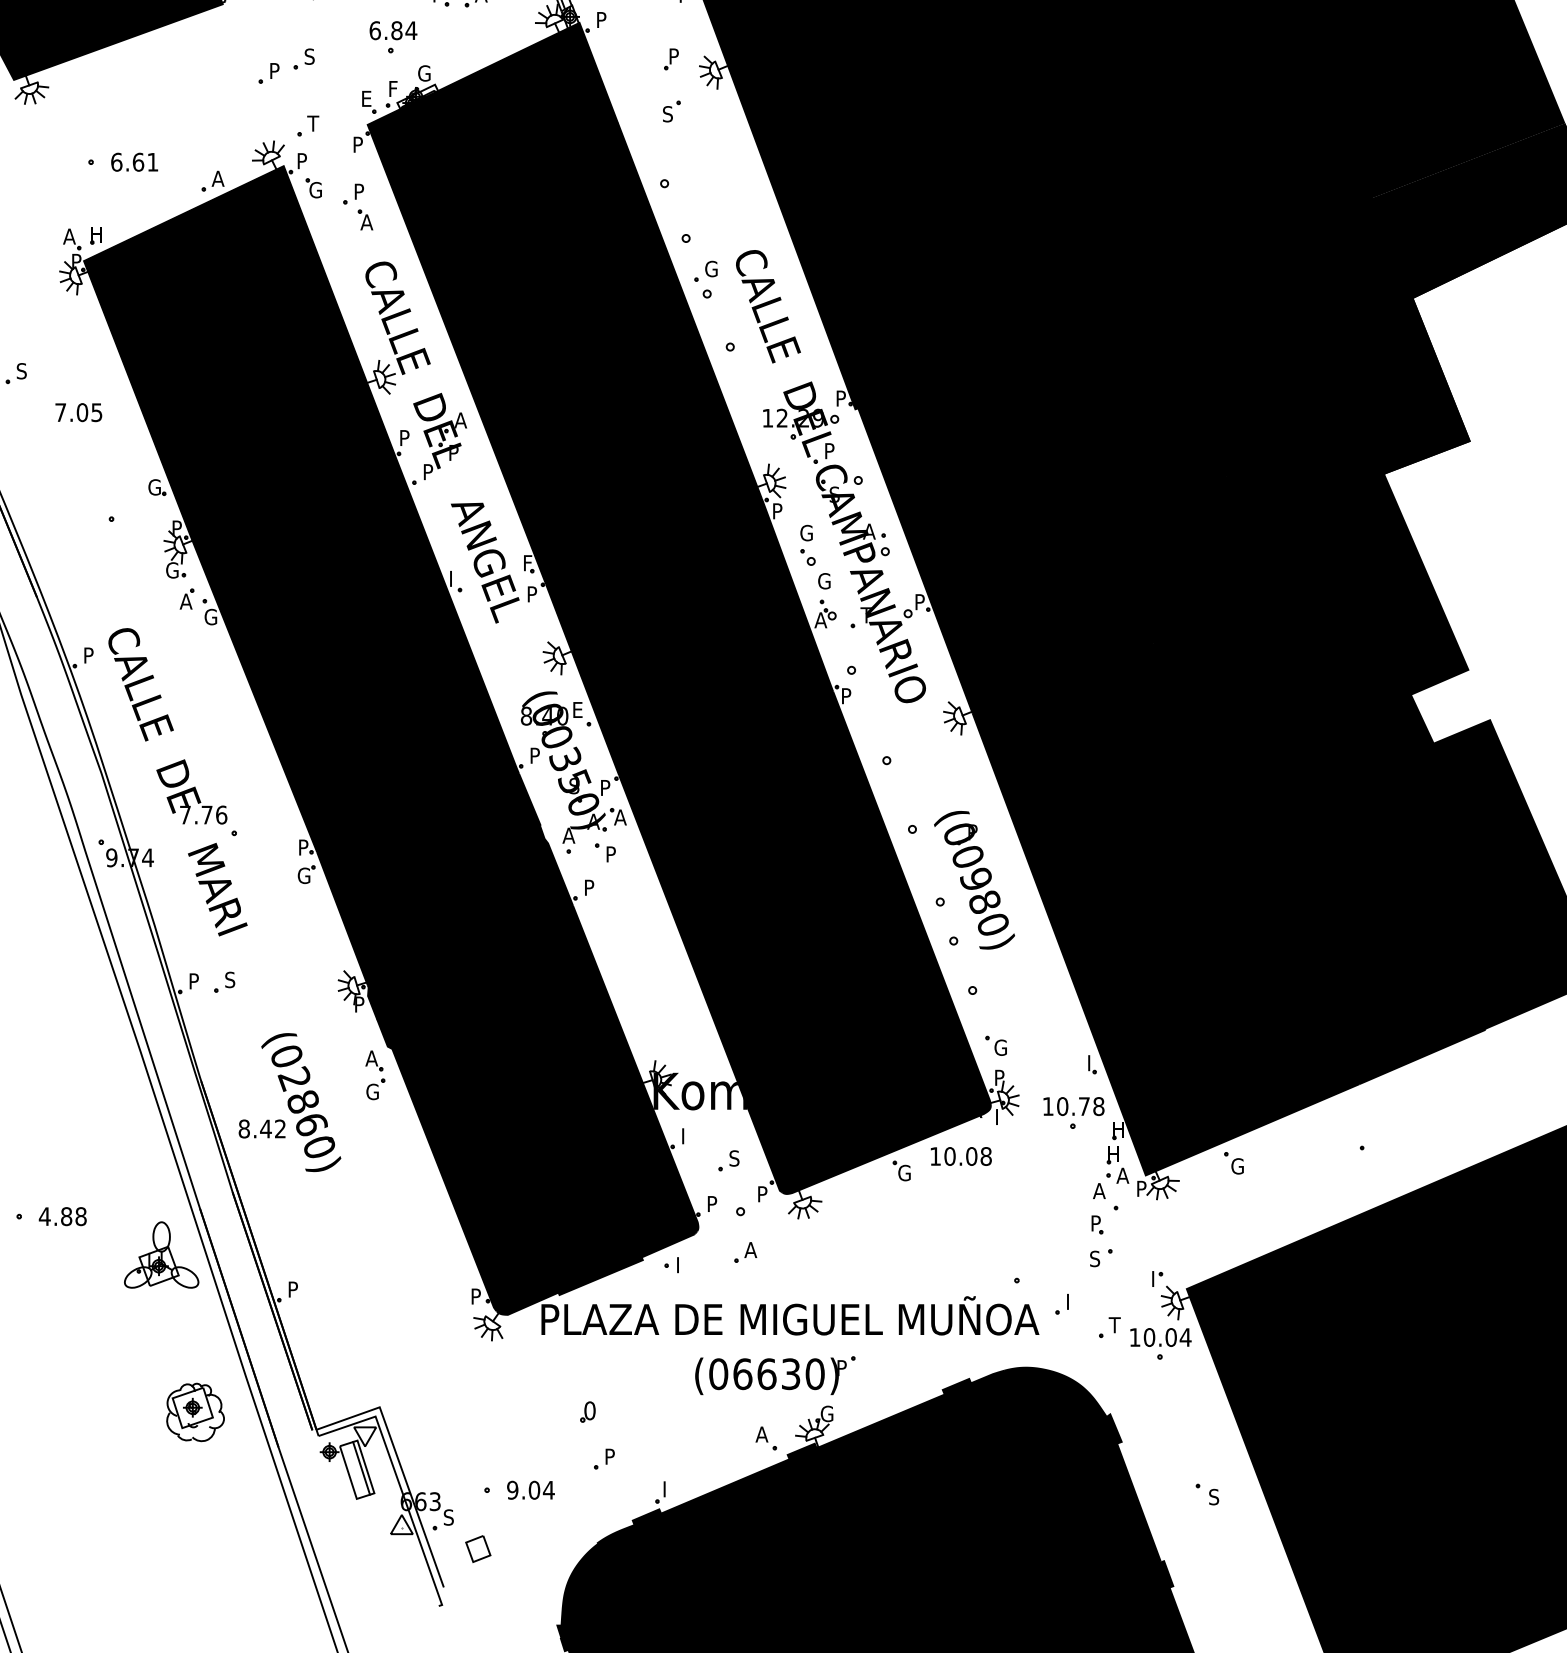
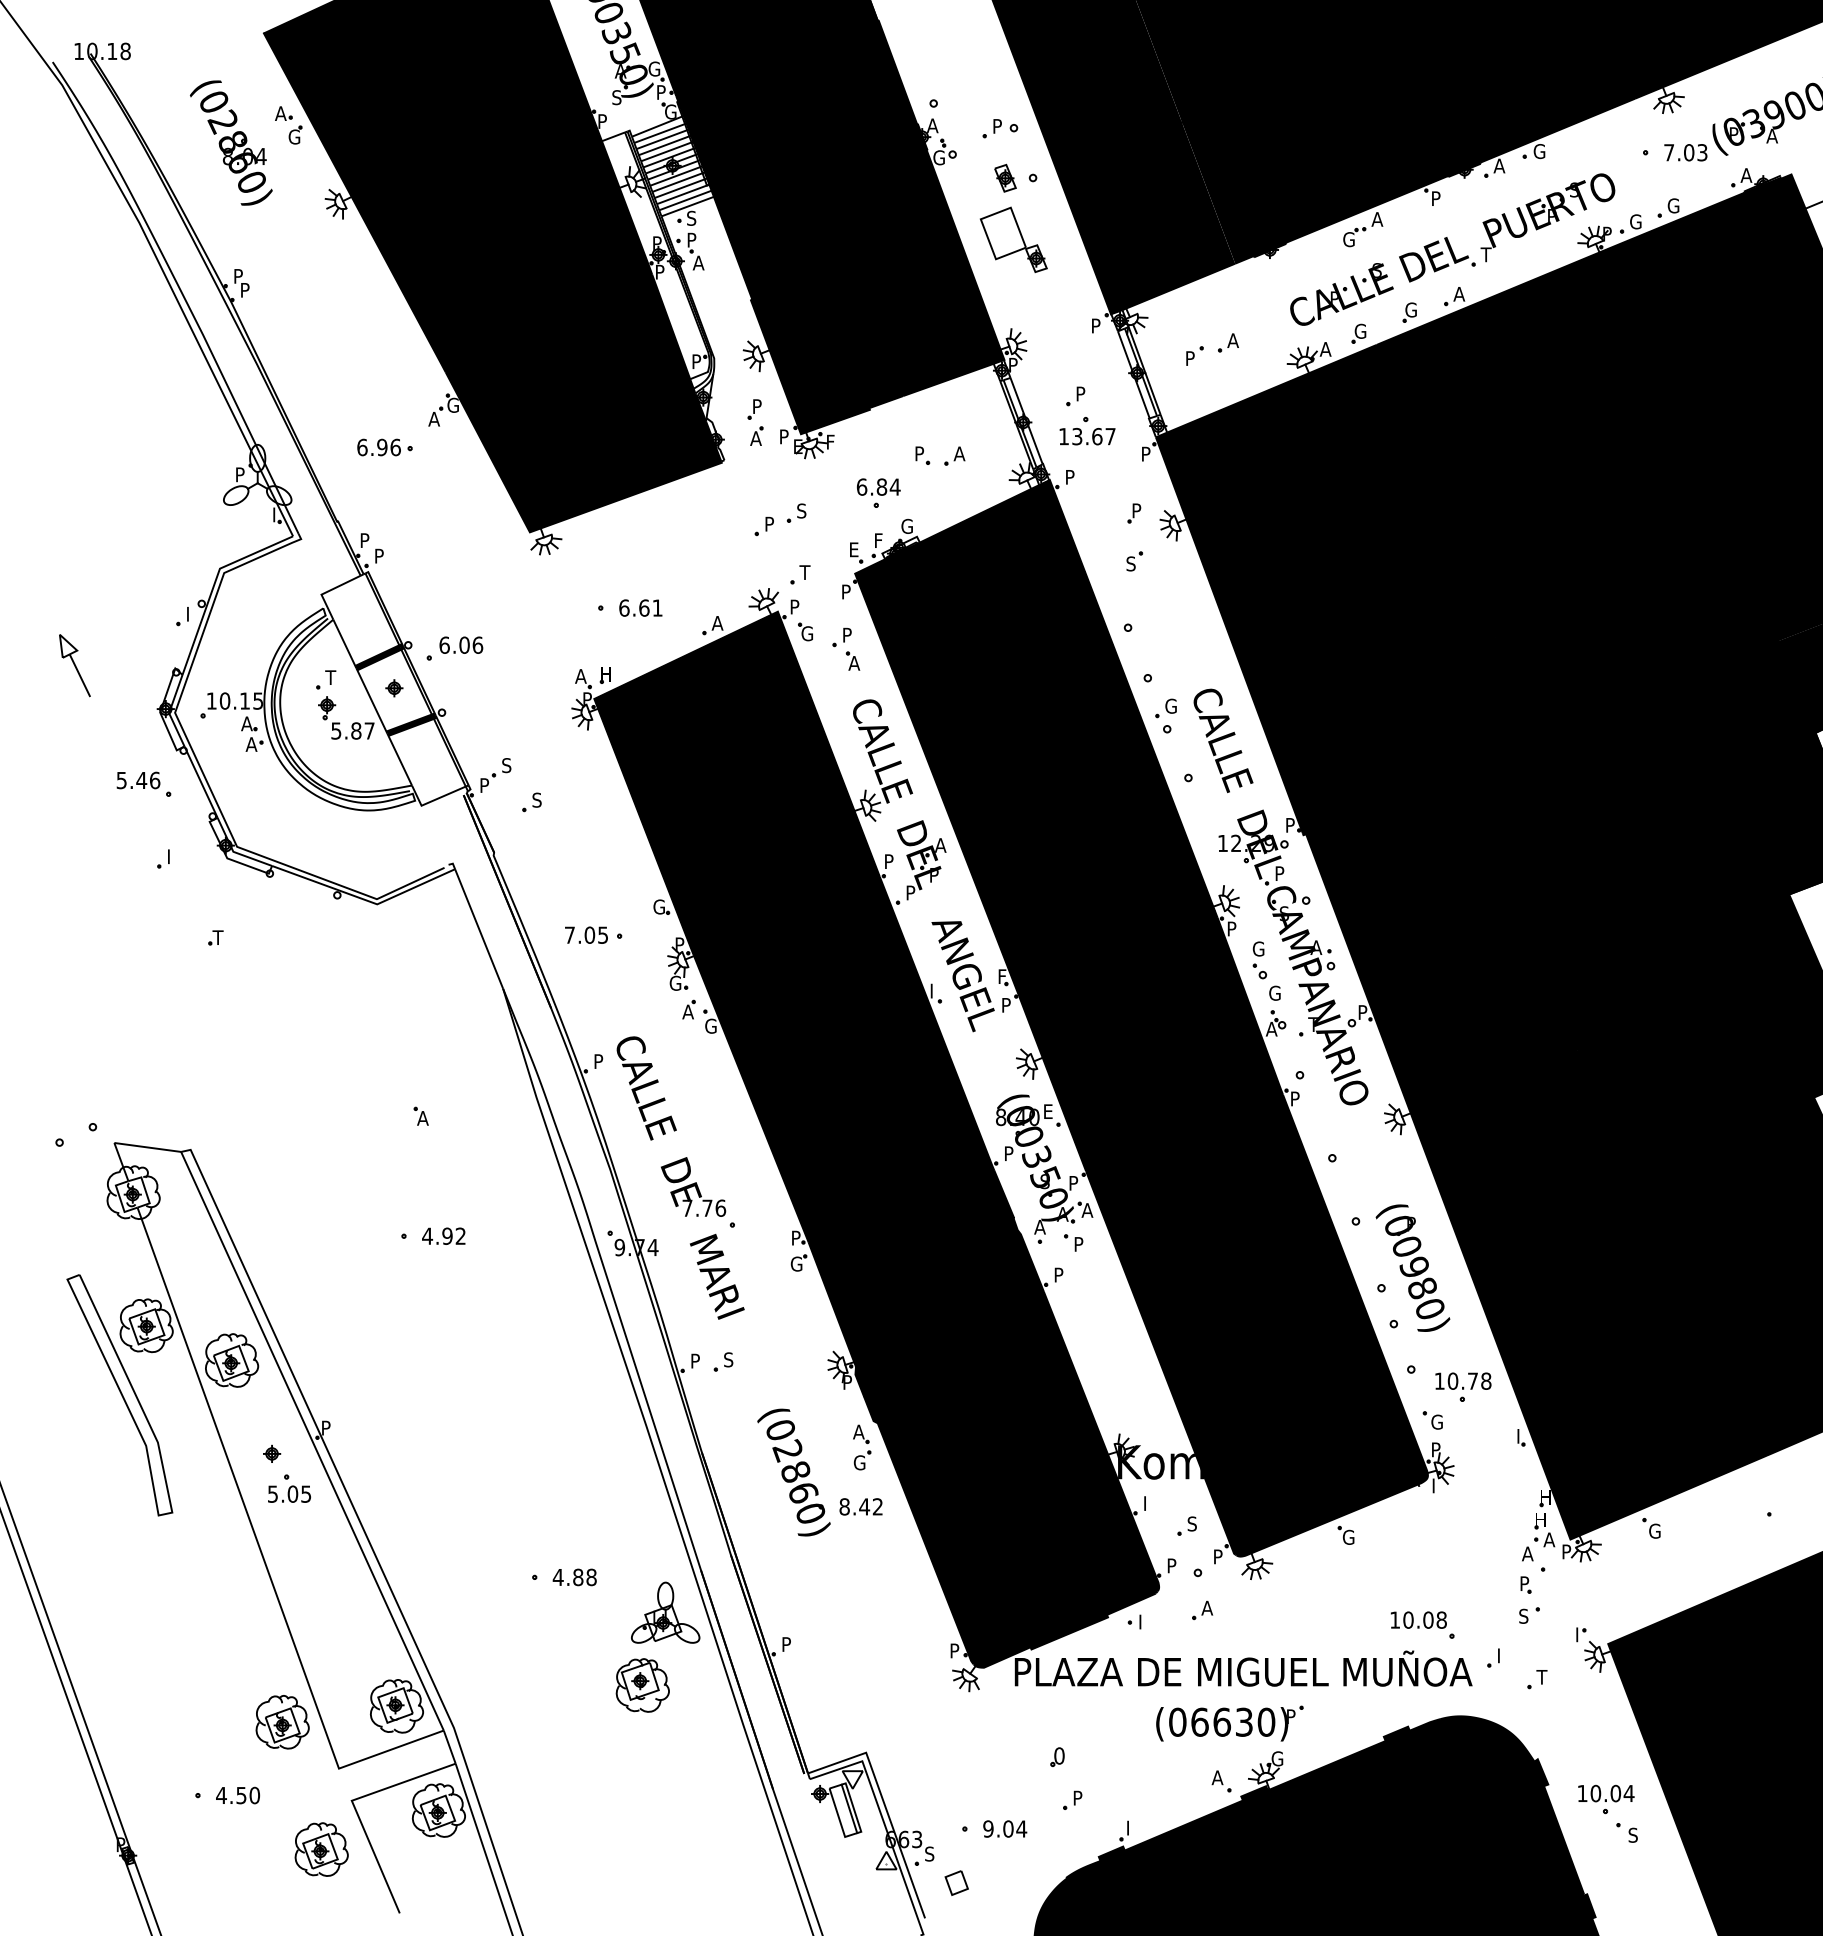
text: (78, 411) -> (586, 934), moved
part: (1074, 1112) -> (1463, 1386), moved
text: (261, 1128) -> (860, 1506), moved
text: (960, 1155) -> (1418, 1619), moved
part: (1161, 1343) -> (1606, 1799), moved
part: (195, 1412) -> (642, 1685), moved

